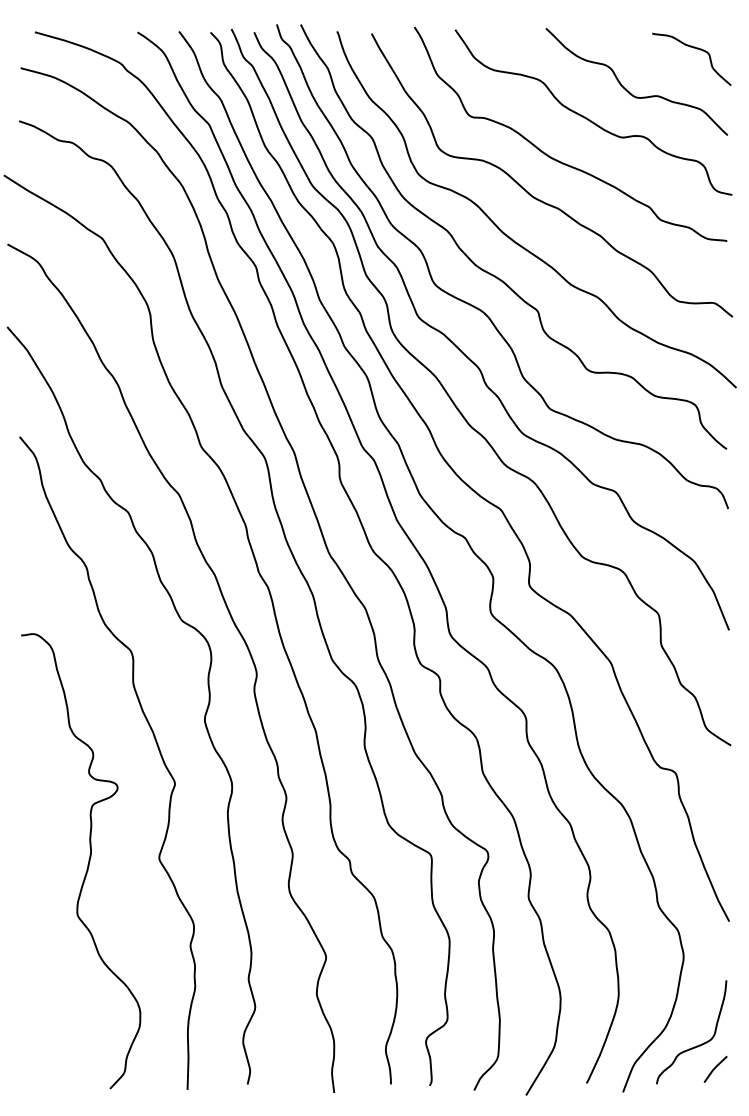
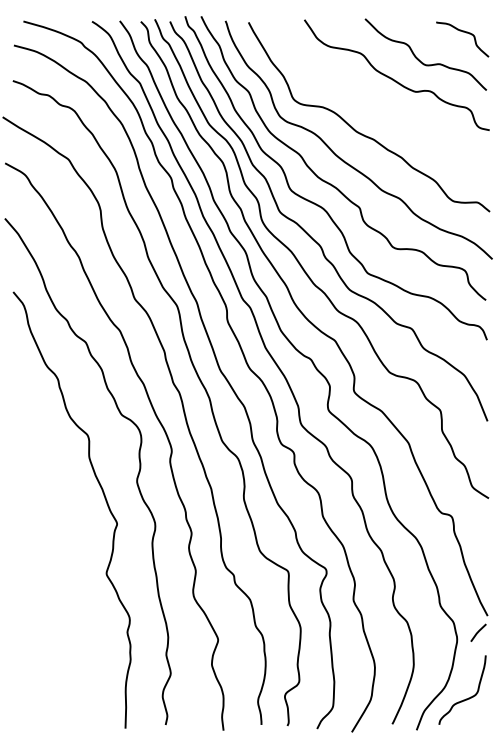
curve: (558, 159) -> (373, 106), removed
curve: (87, 862) -> (58, 576), removed
line: (715, 1068) -> (478, 632), moved

